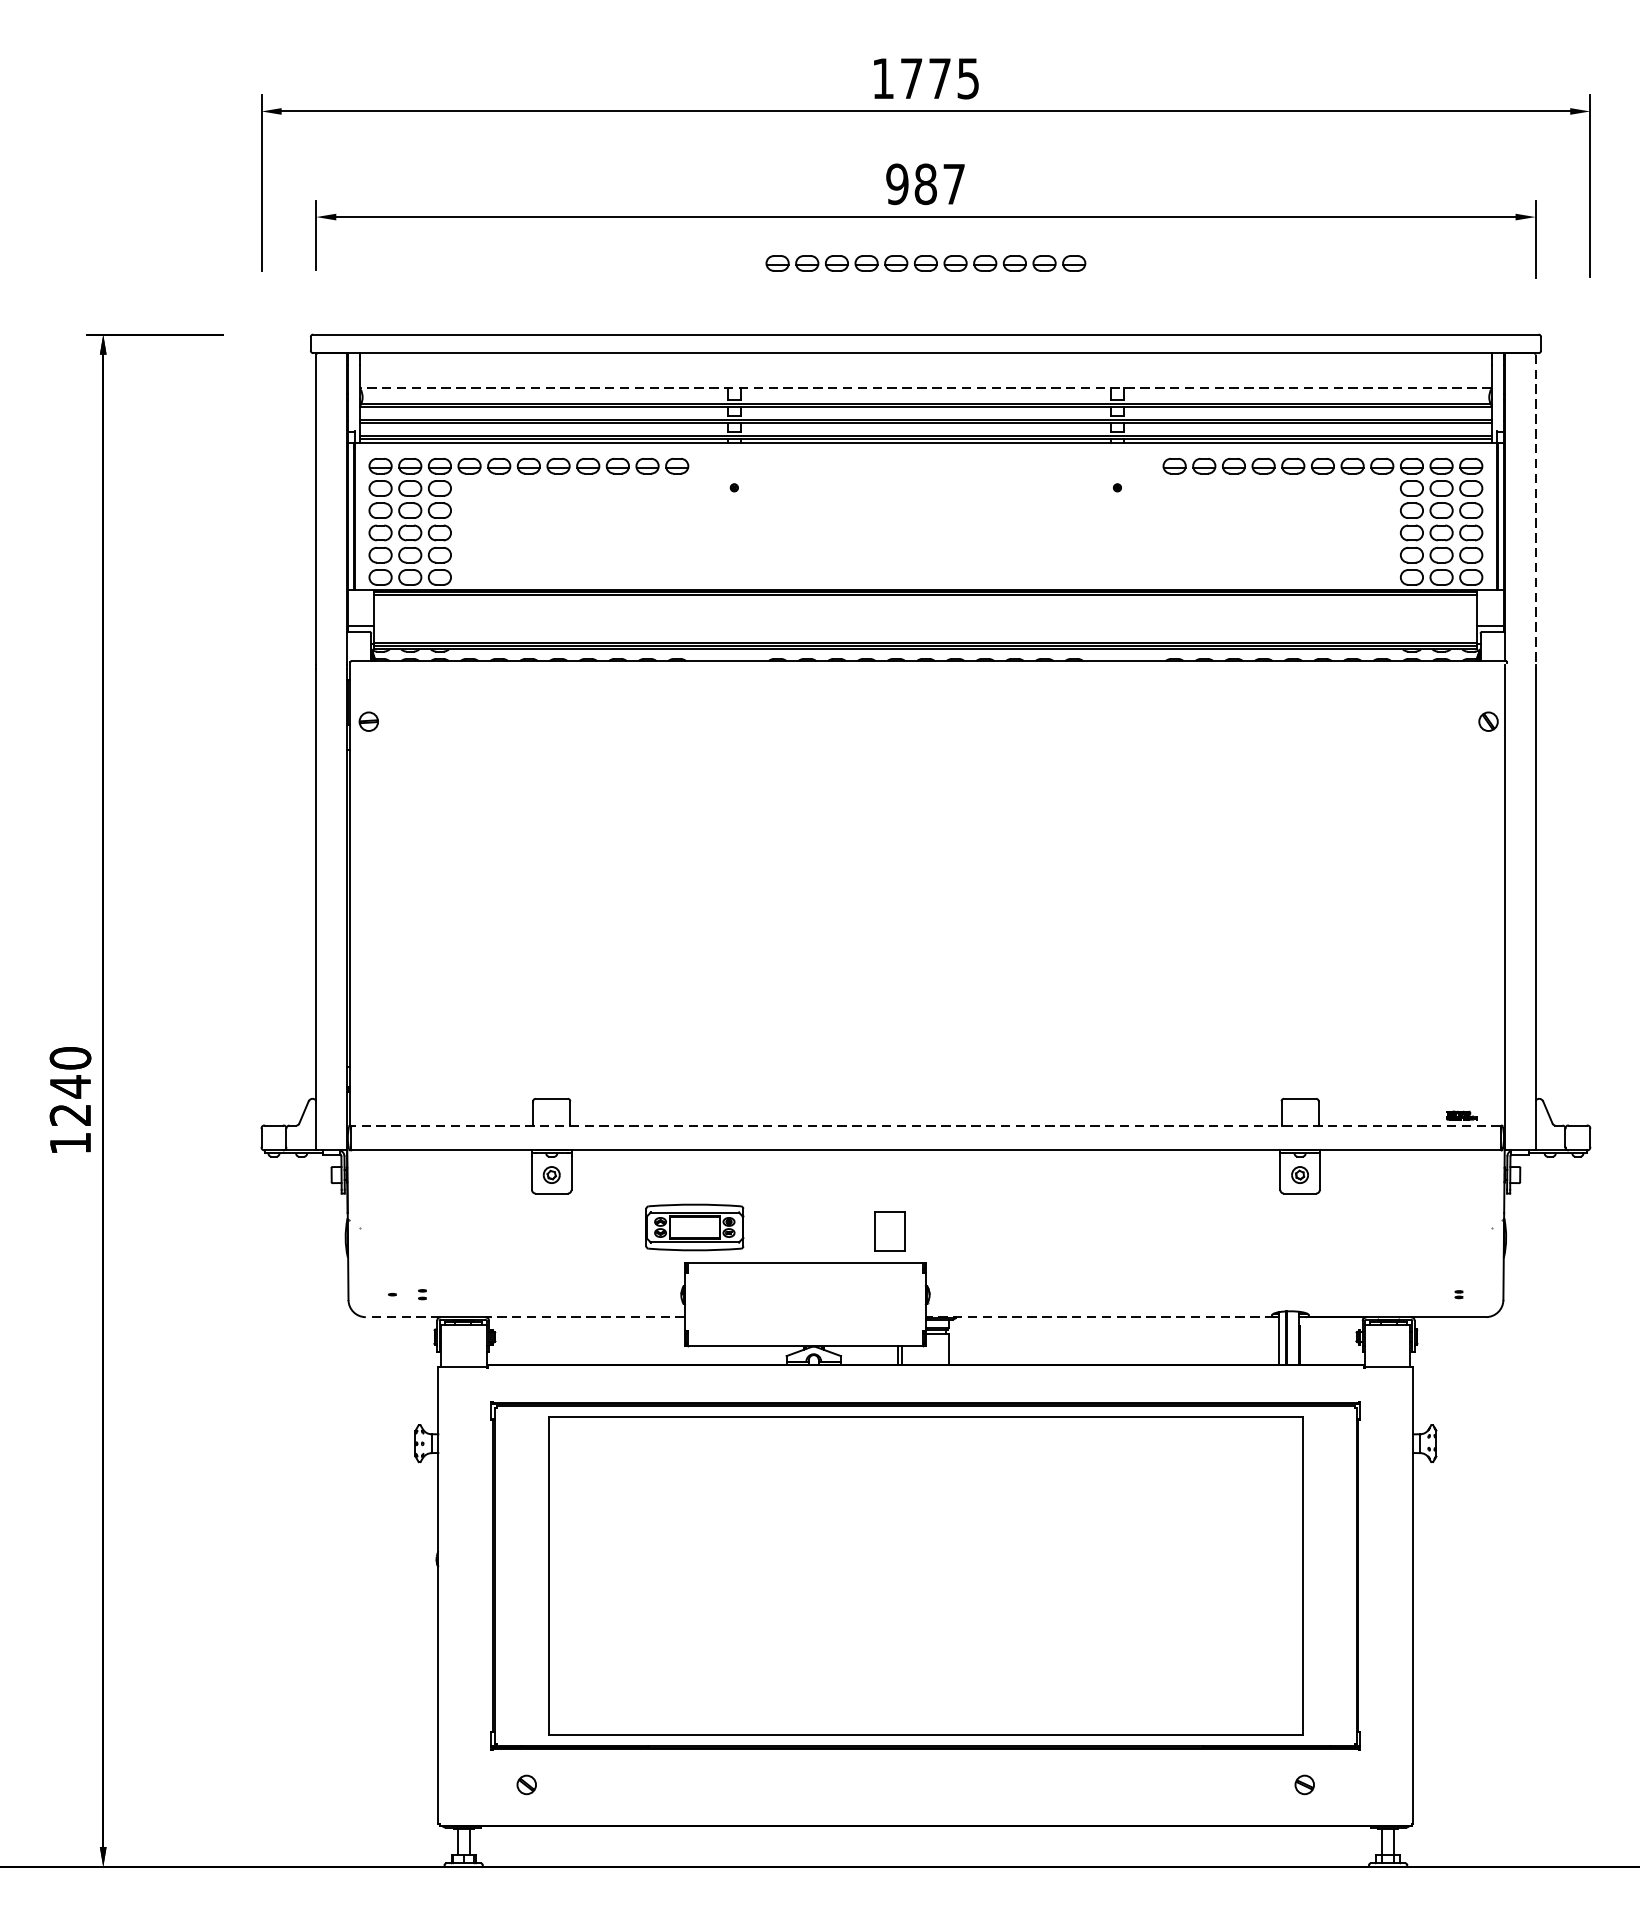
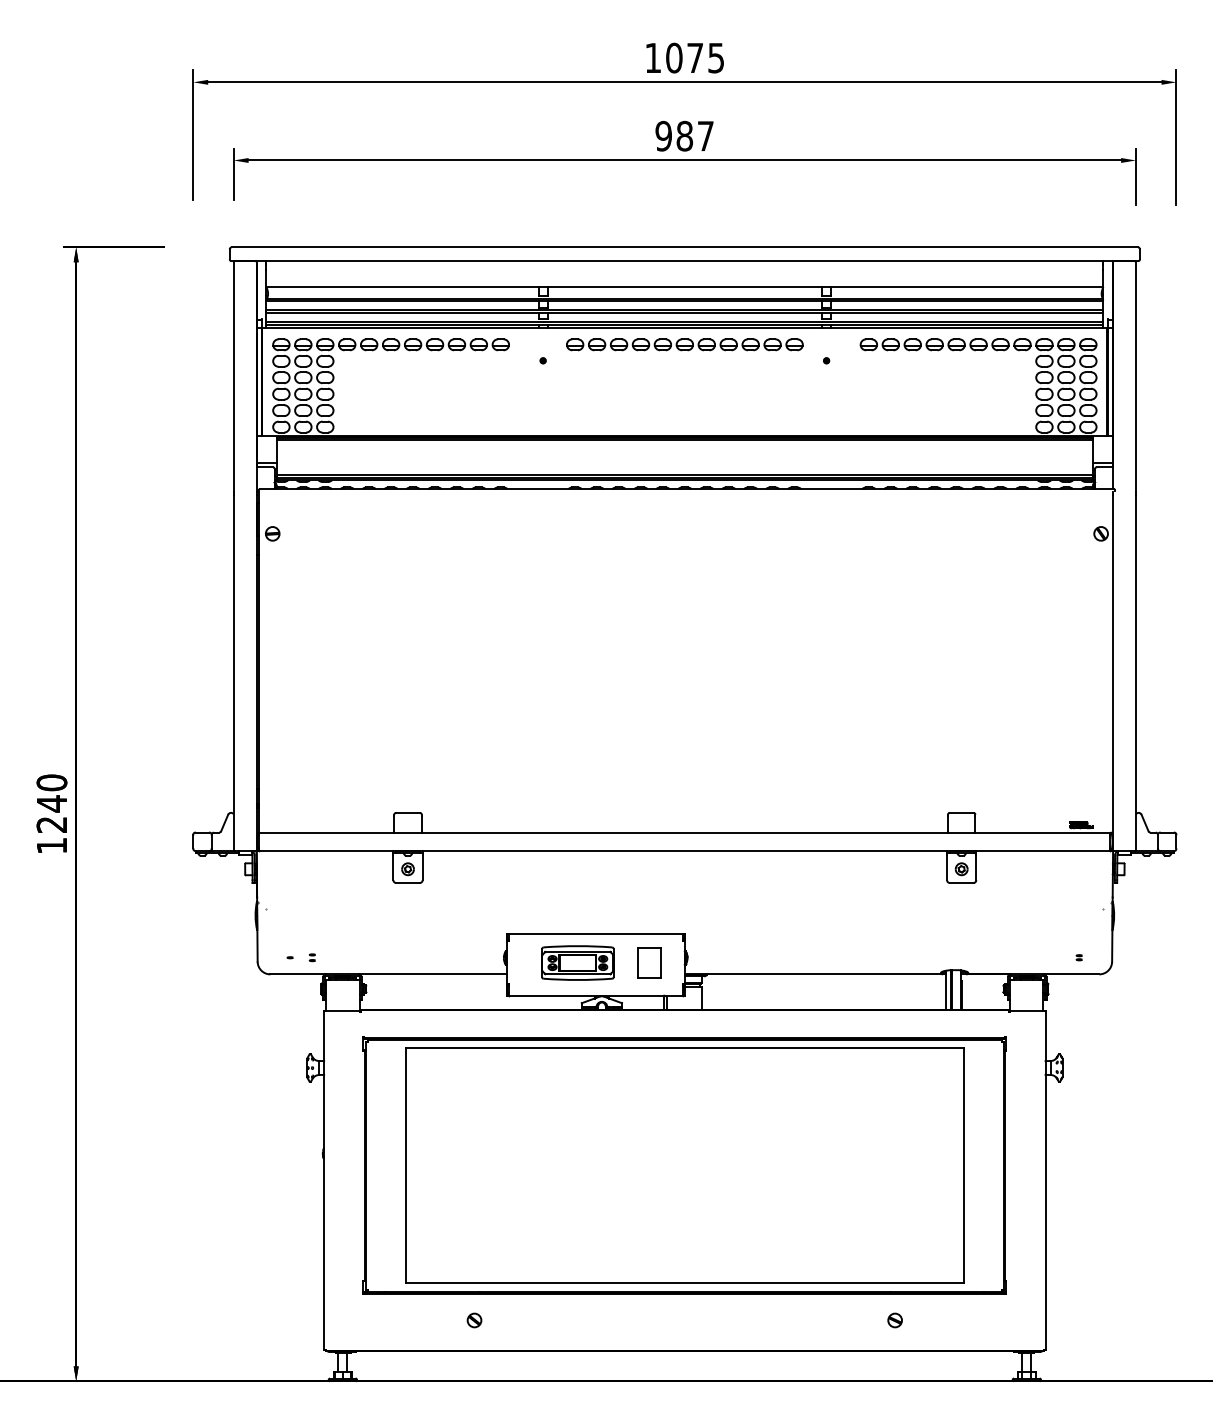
text: (911, 77) -> (674, 57), 1775 -> 1075
part: (925, 263) -> (684, 344), moved
line: (925, 387) -> (684, 286), dashed -> solid
line: (1534, 510) -> (1135, 377), dashed -> solid
line: (925, 1125) -> (684, 832), dashed -> solid
part: (694, 1226) -> (577, 962), moved
part: (890, 1230) -> (649, 962), moved
line: (403, 1317) -> (298, 974), dashed -> solid
line: (584, 1317) -> (432, 974), dashed -> solid
line: (1099, 1317) -> (813, 974), dashed -> solid
part: (526, 1784) -> (474, 1320), moved
part: (1303, 1784) -> (894, 1320), moved

